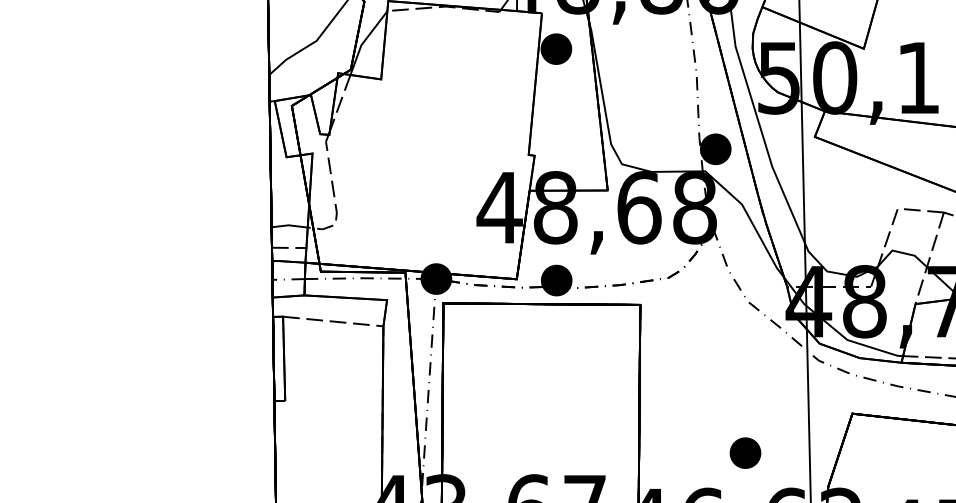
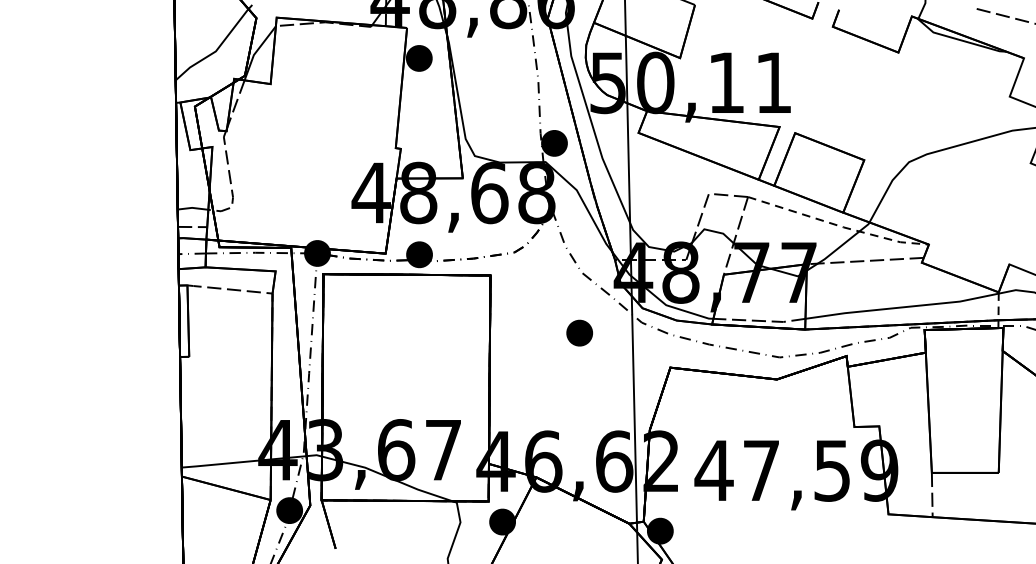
part: (745, 452) -> (579, 332), moved

